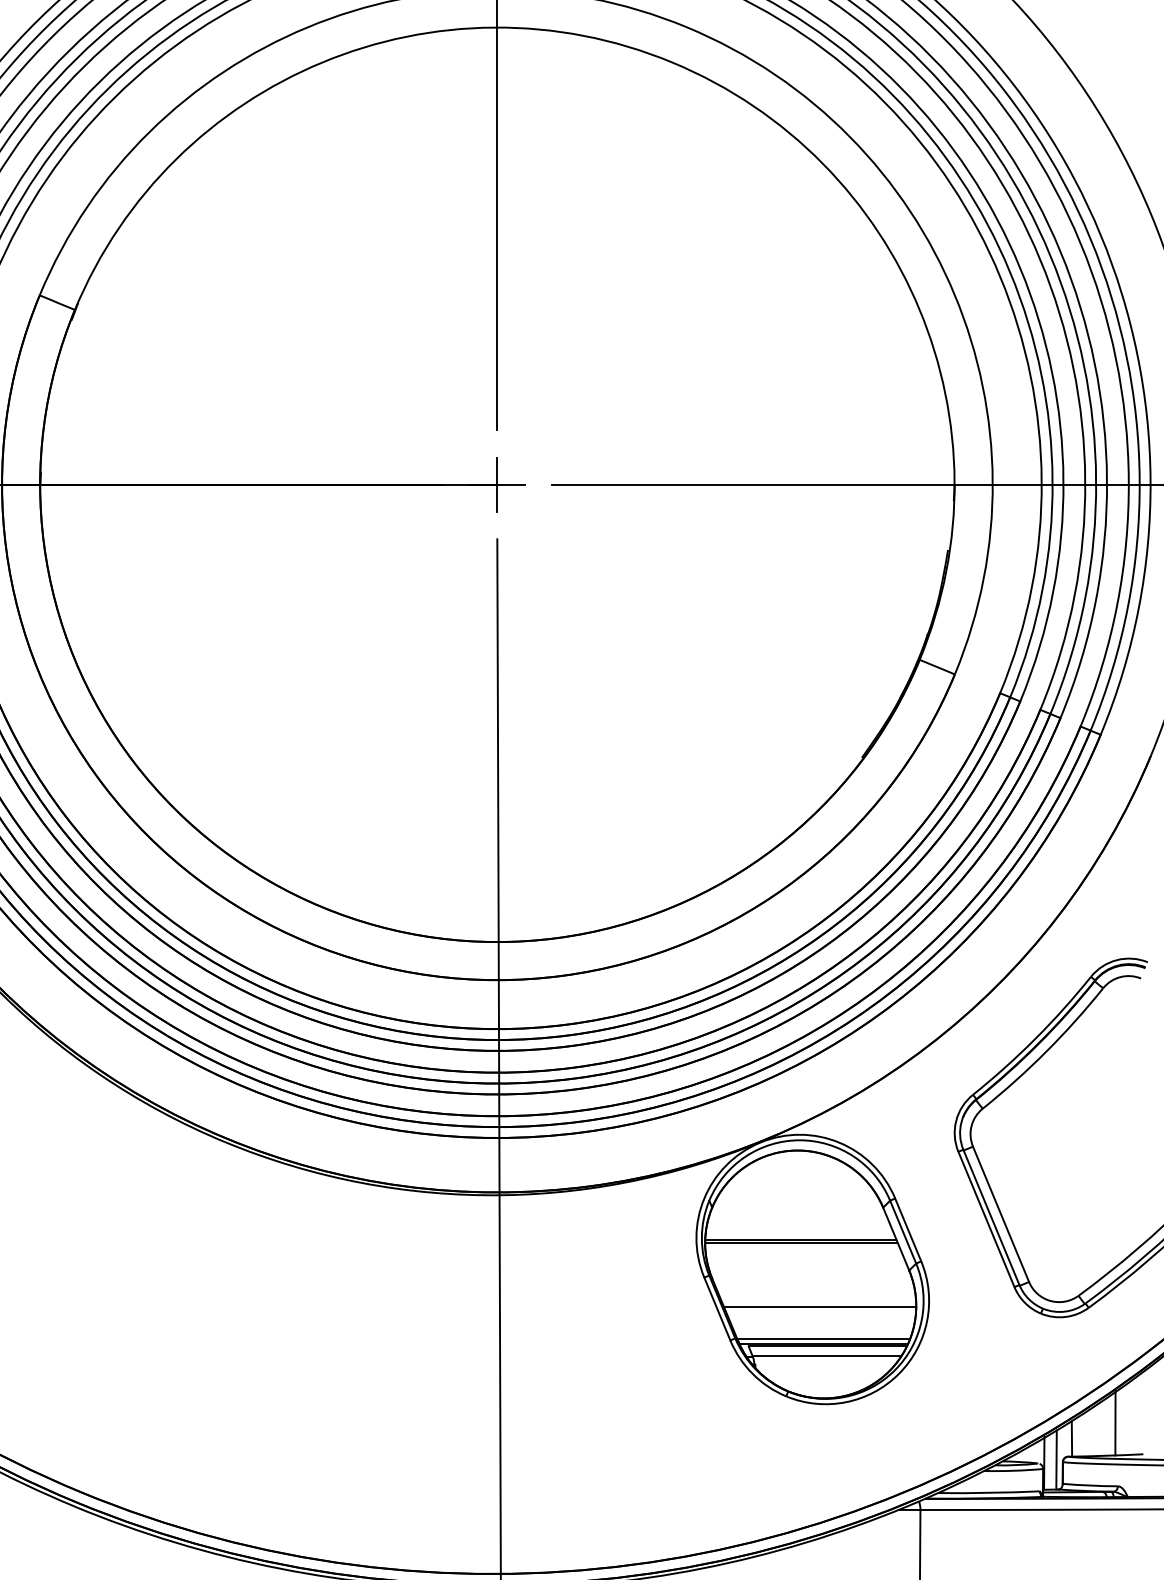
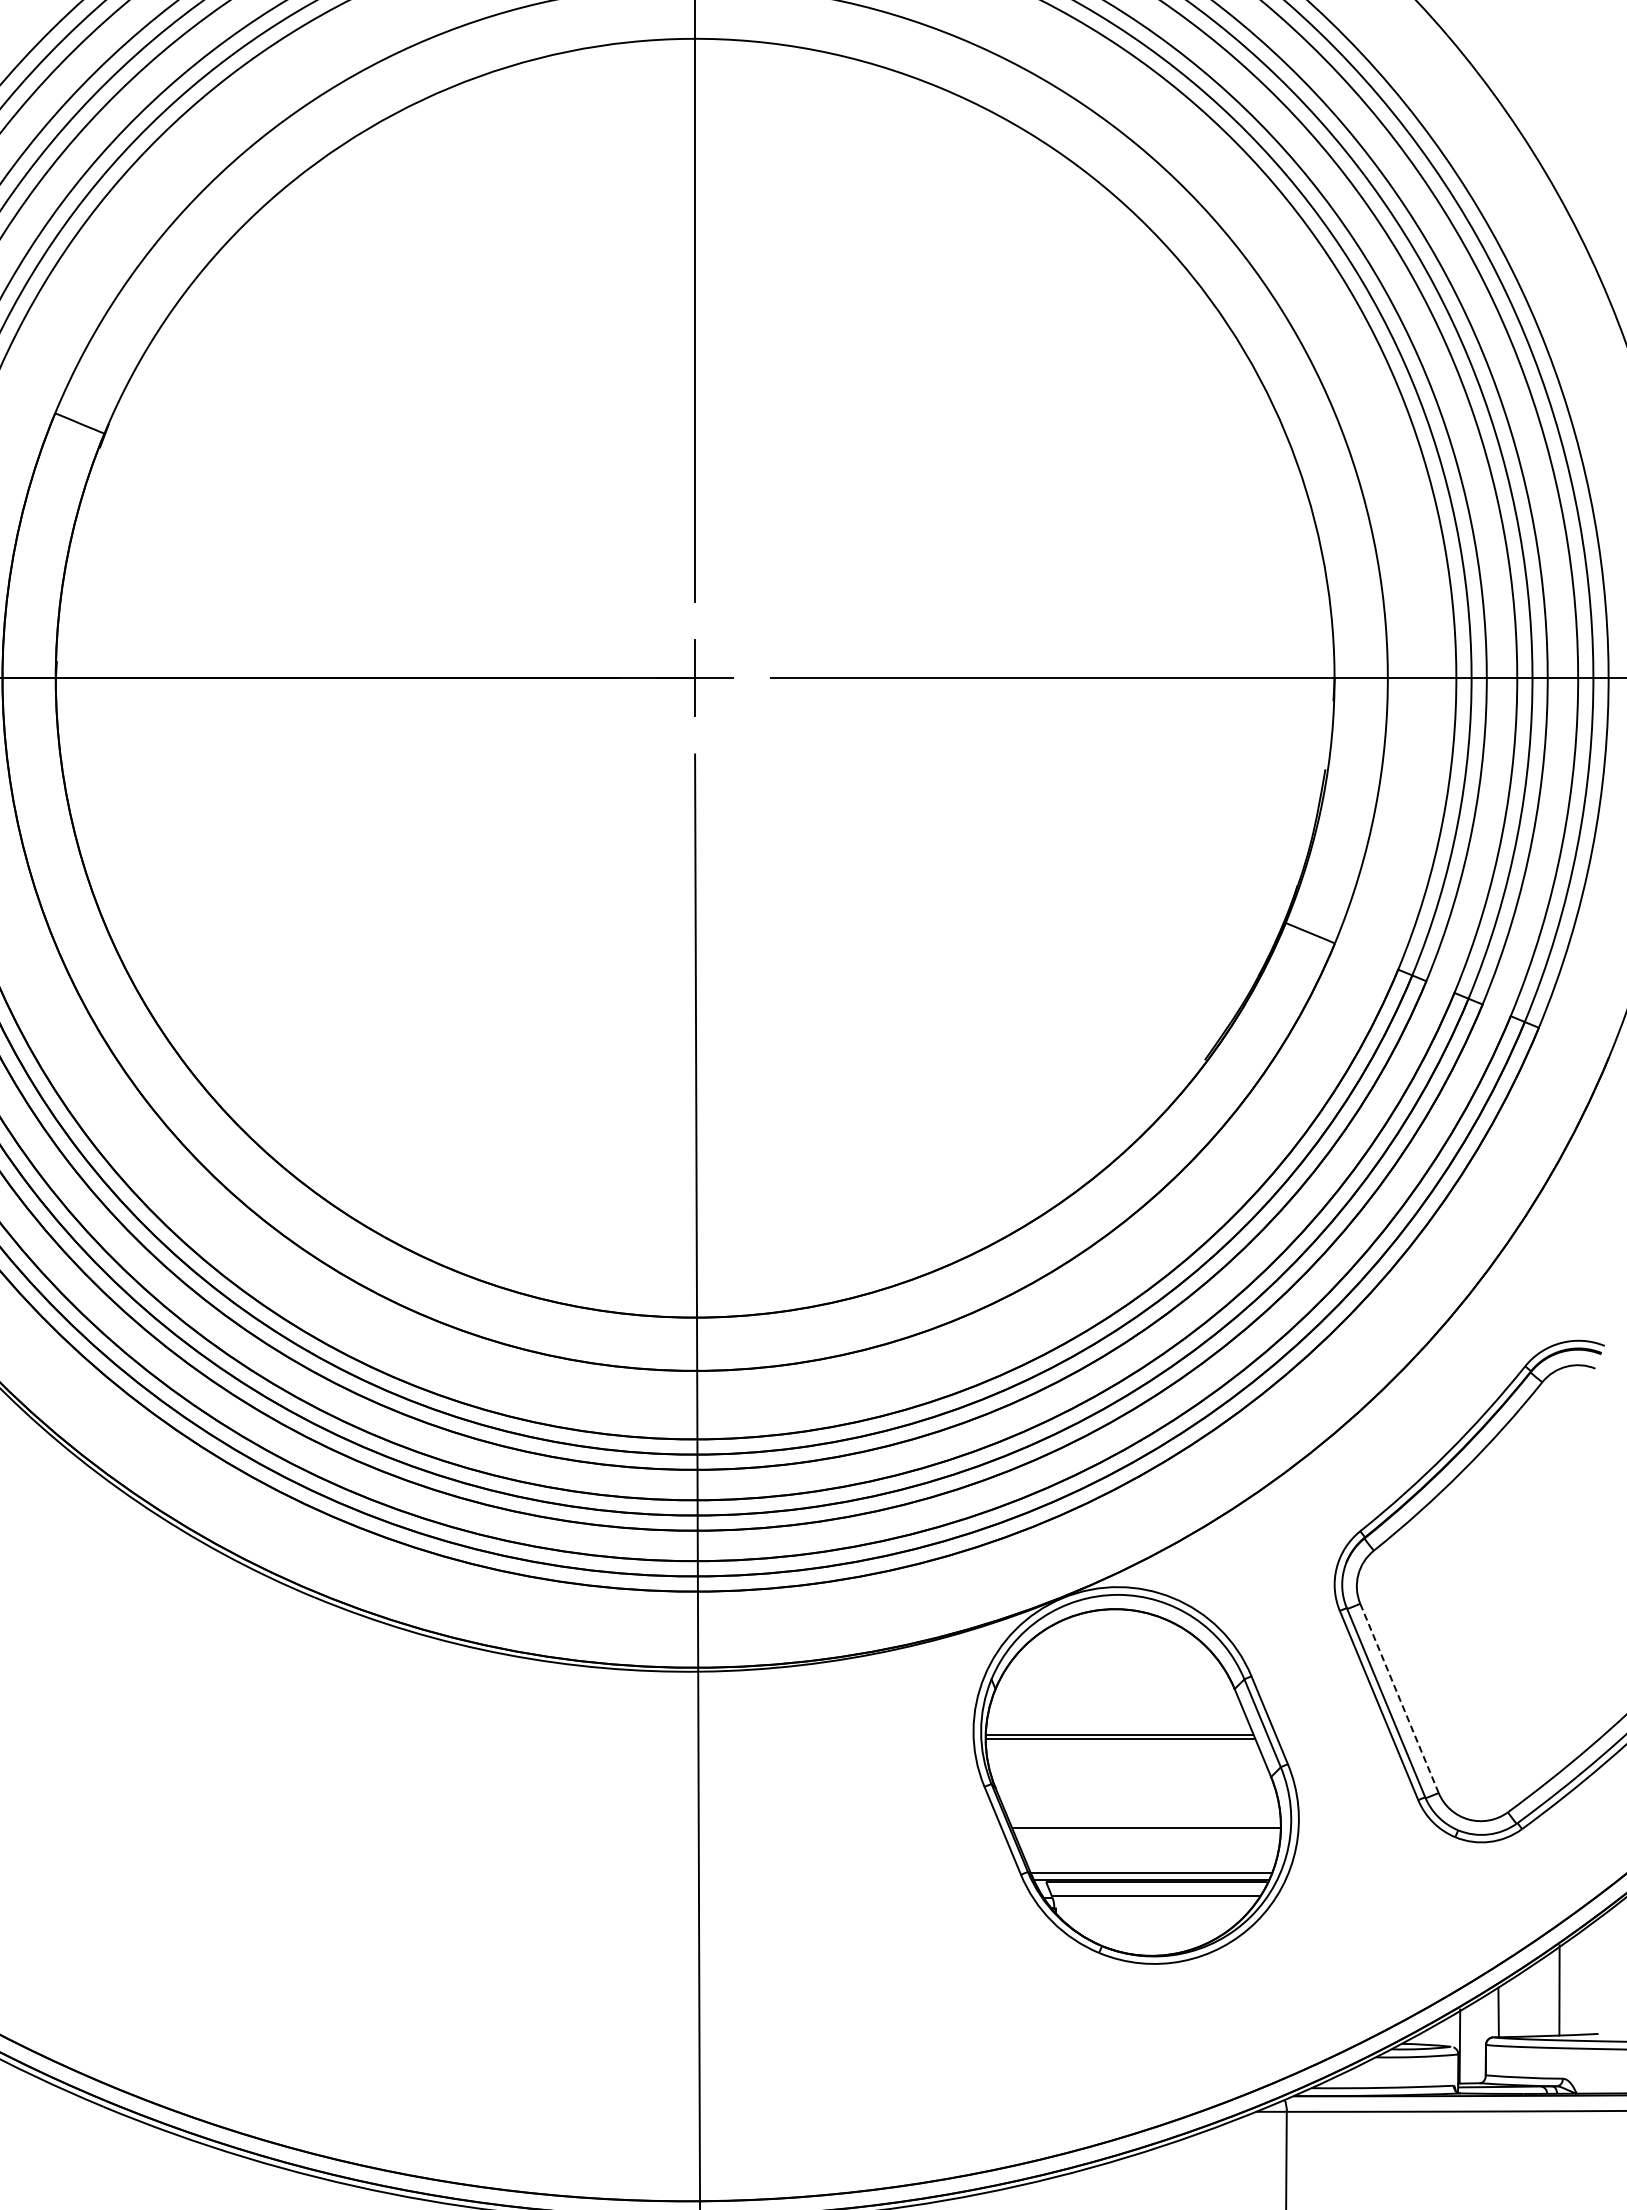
line: (1001, 1214) -> (1399, 1698), solid -> dashed
line: (1056, 1459) -> (1476, 2041), removed

